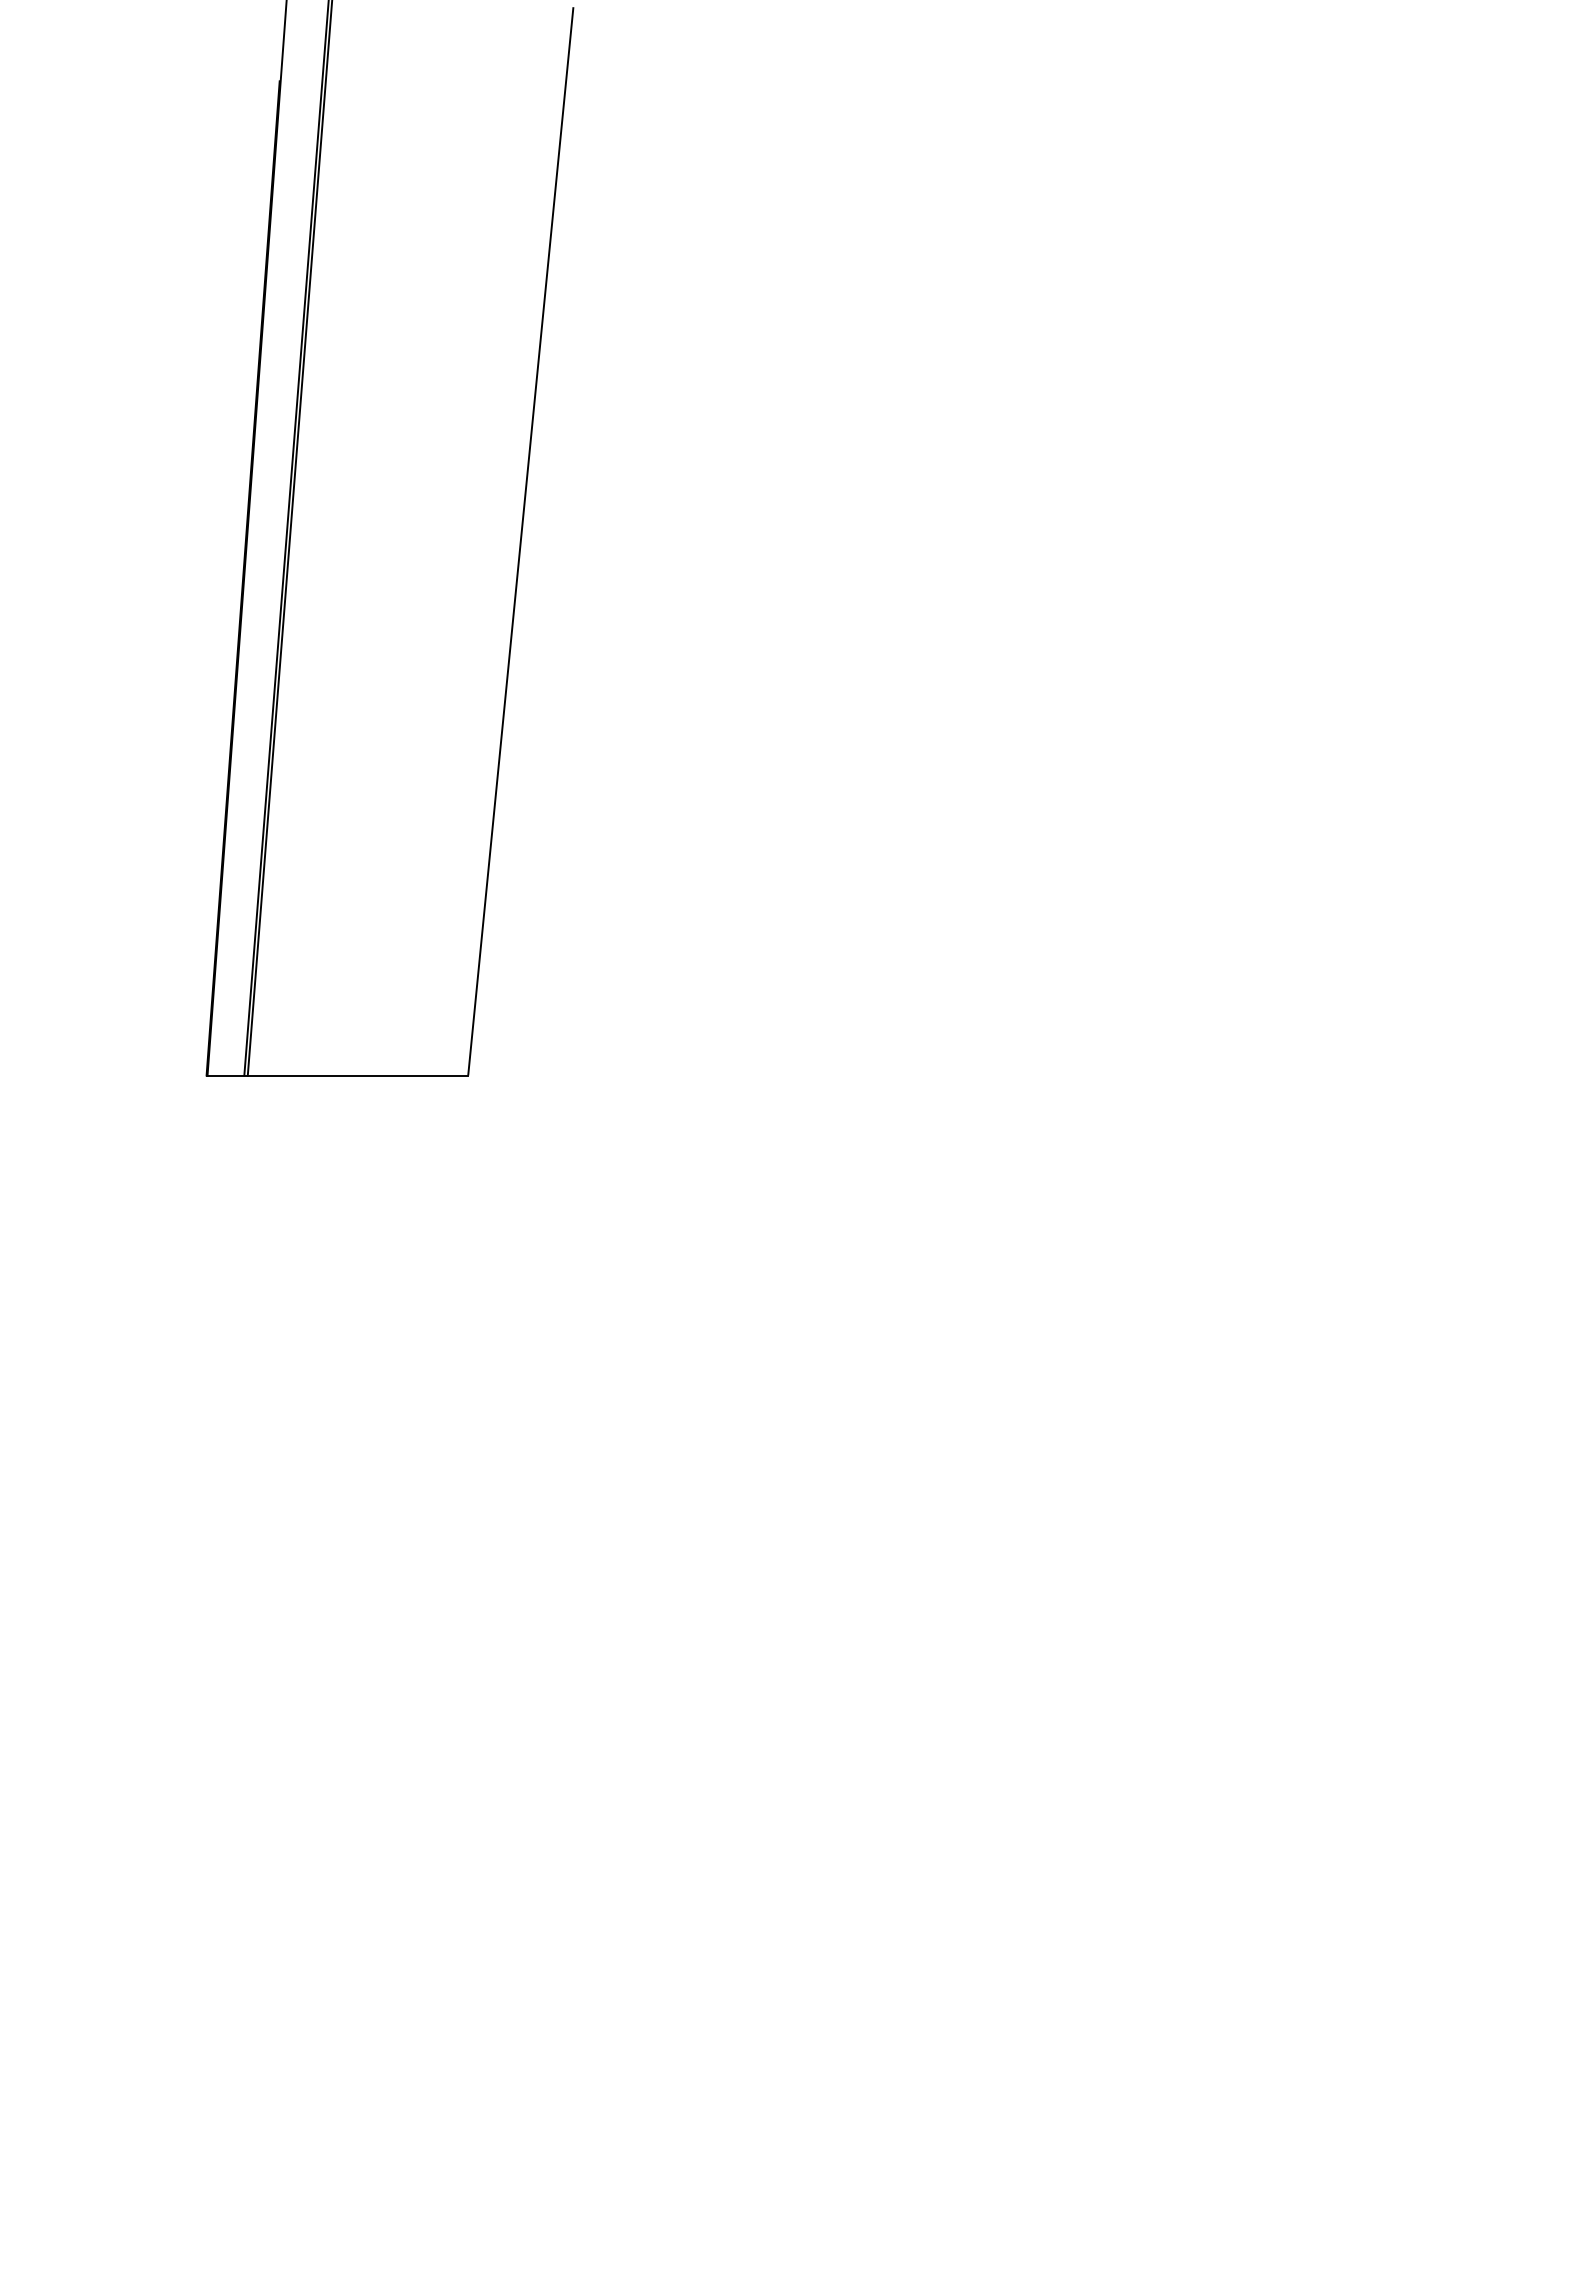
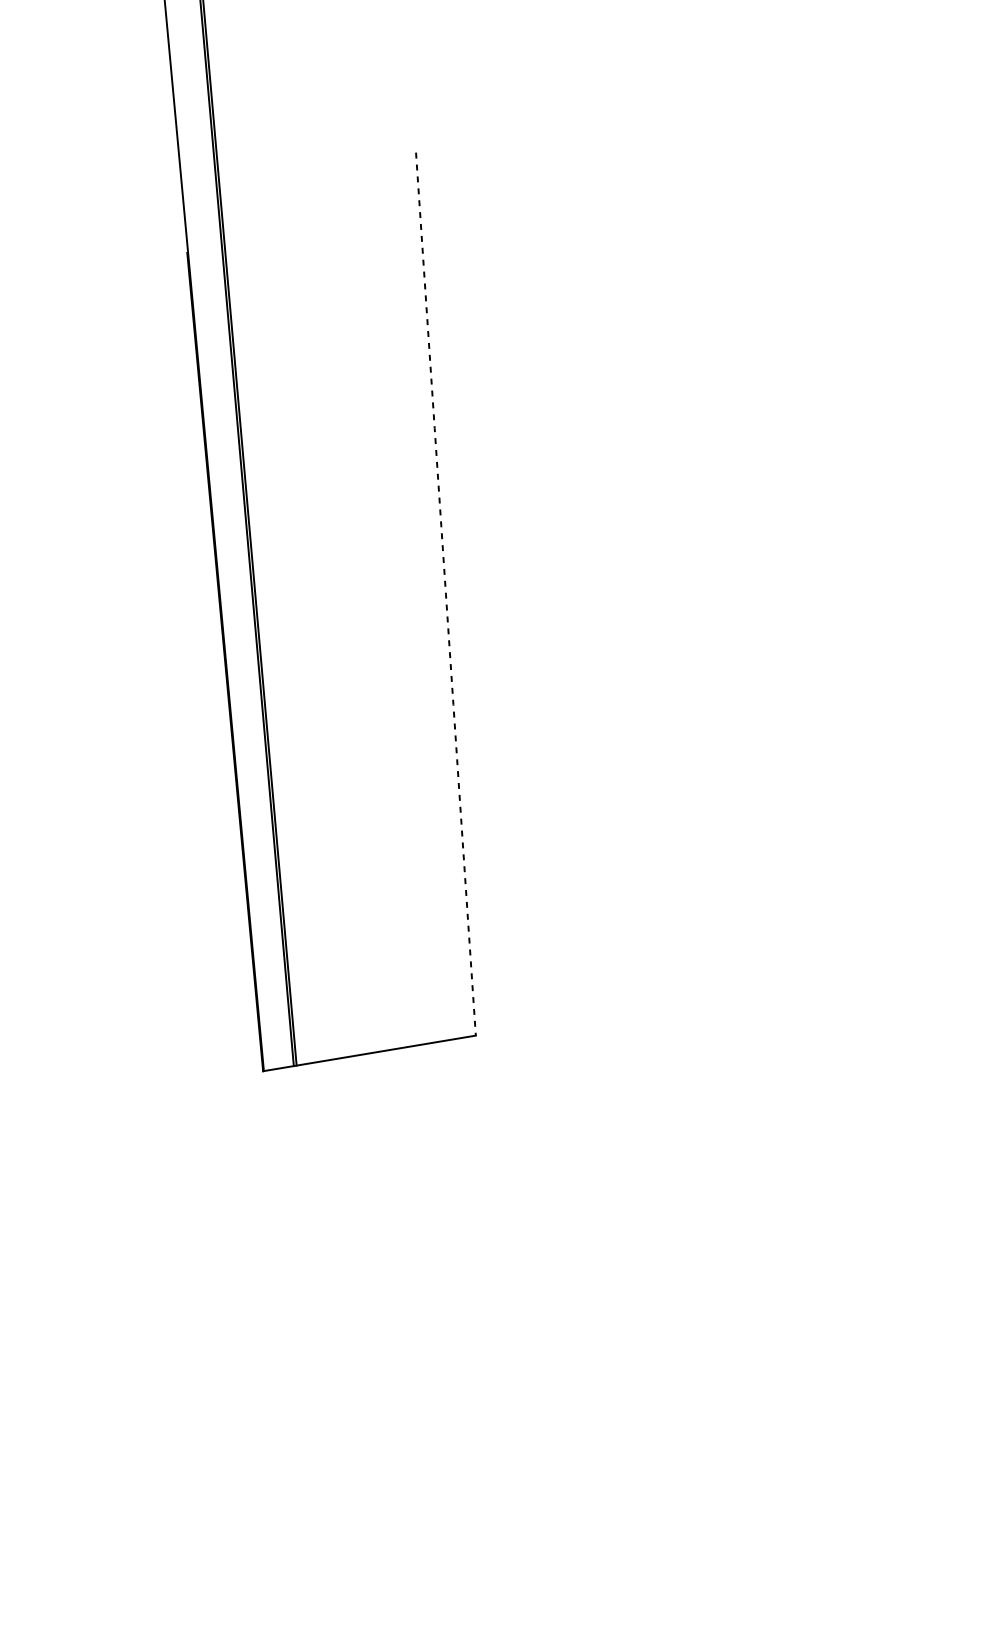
arc: (520, 541) -> (445, 594), solid -> dashed

